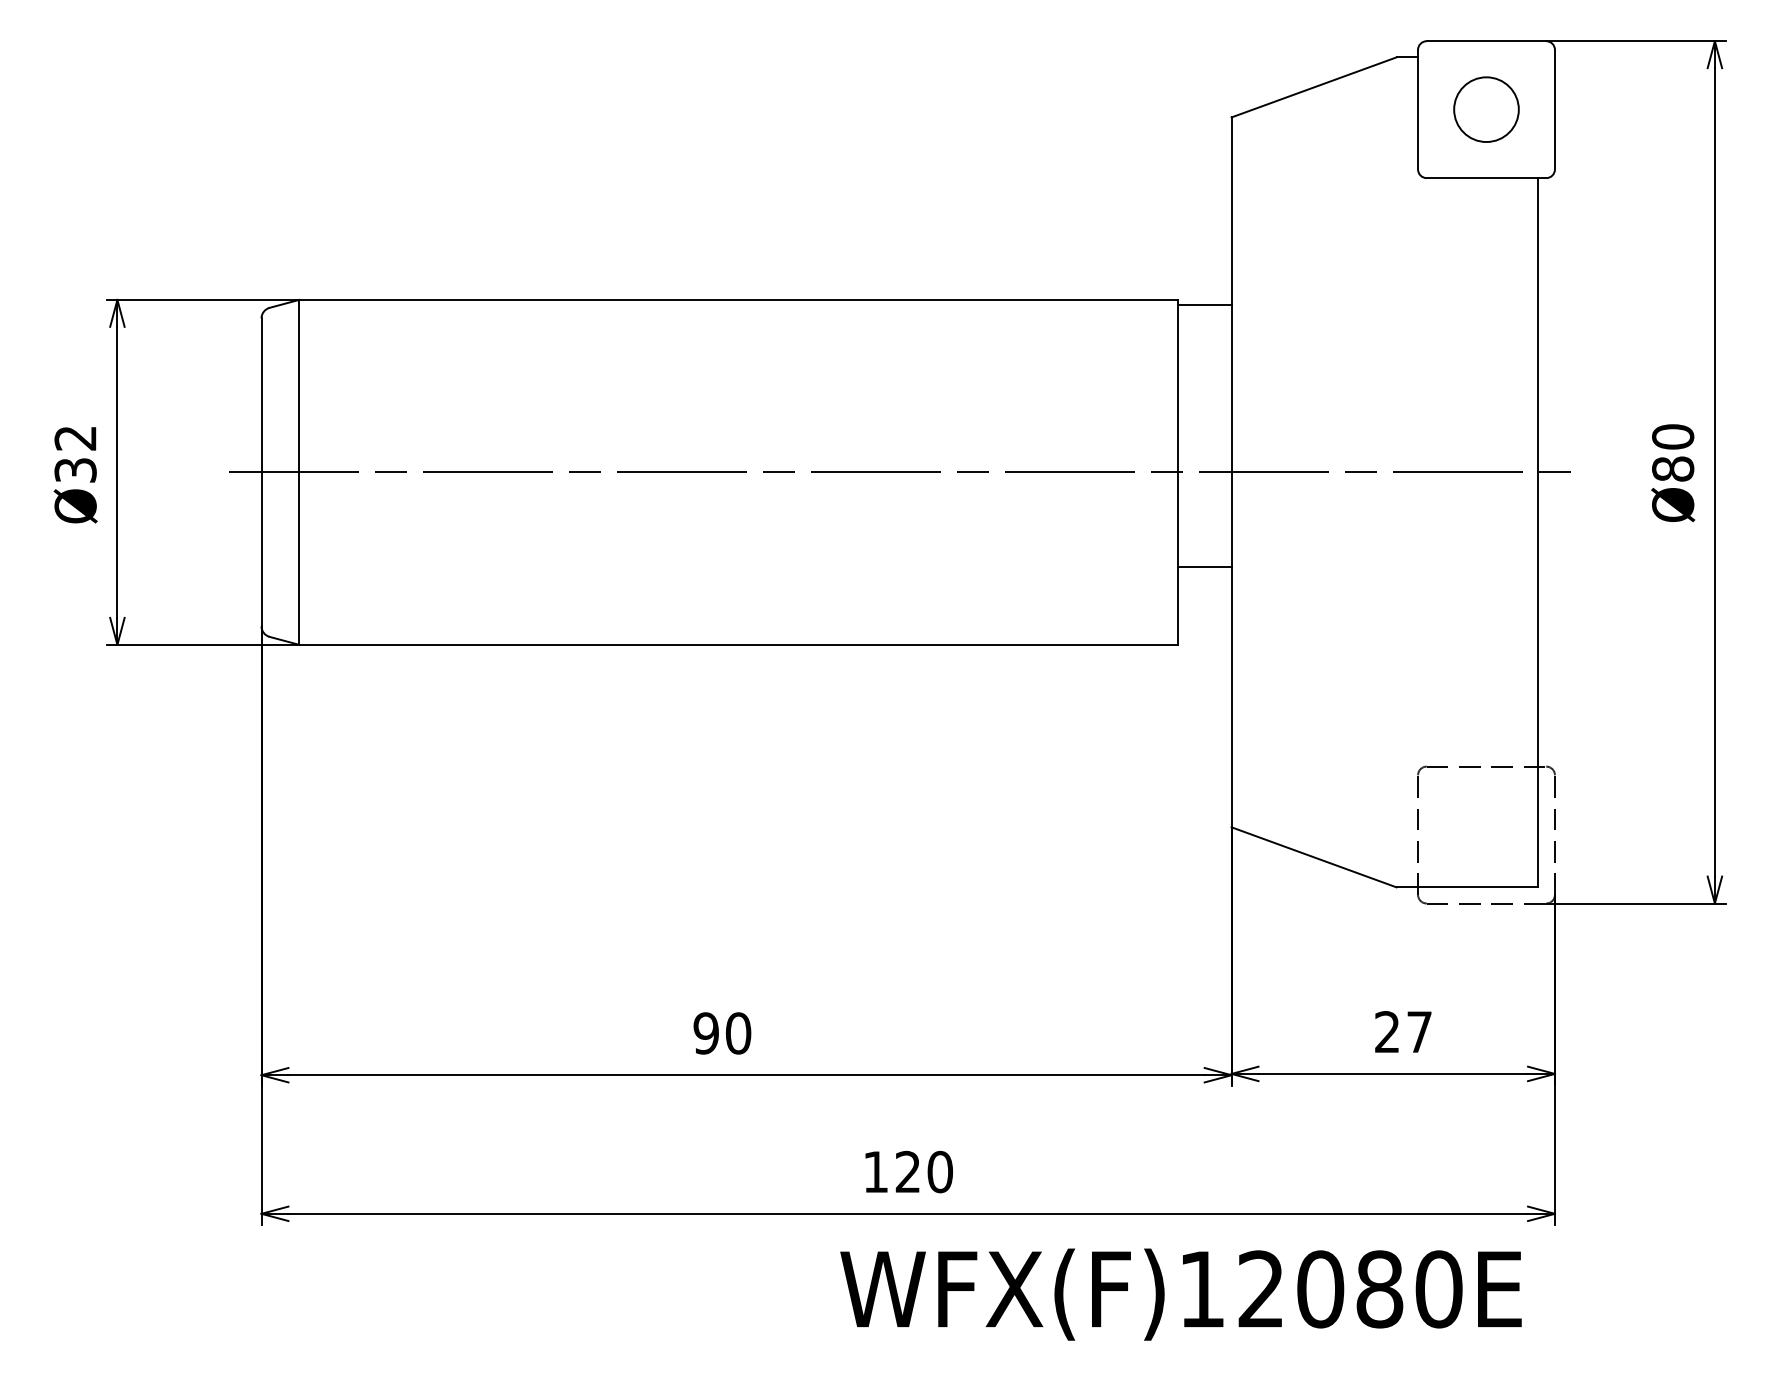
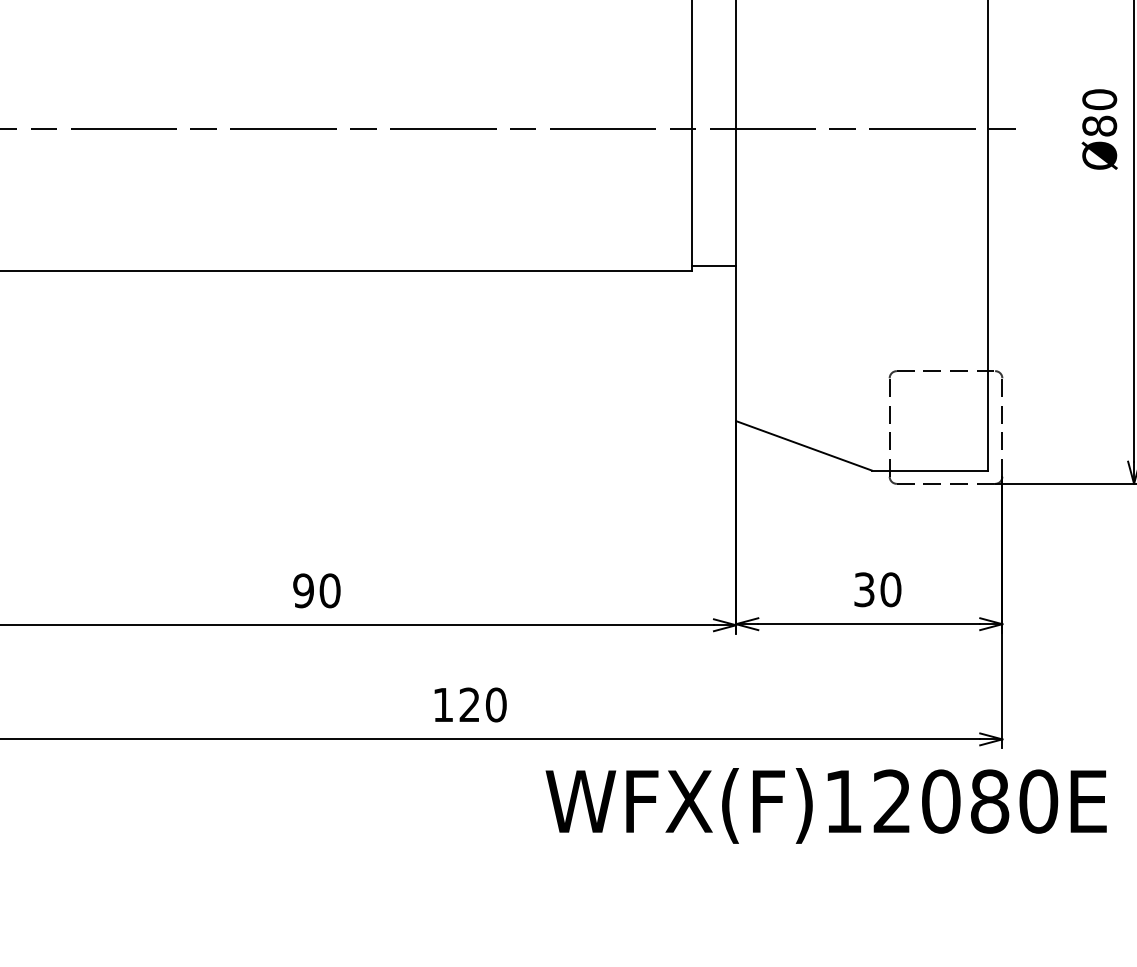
line: (1204, 567) -> (713, 266), moved
text: (1403, 1032) -> (877, 590), 27 -> 30
text: (1180, 1294) -> (825, 805), moved

